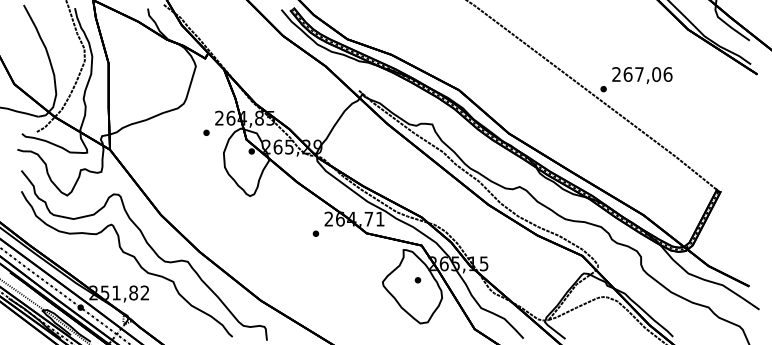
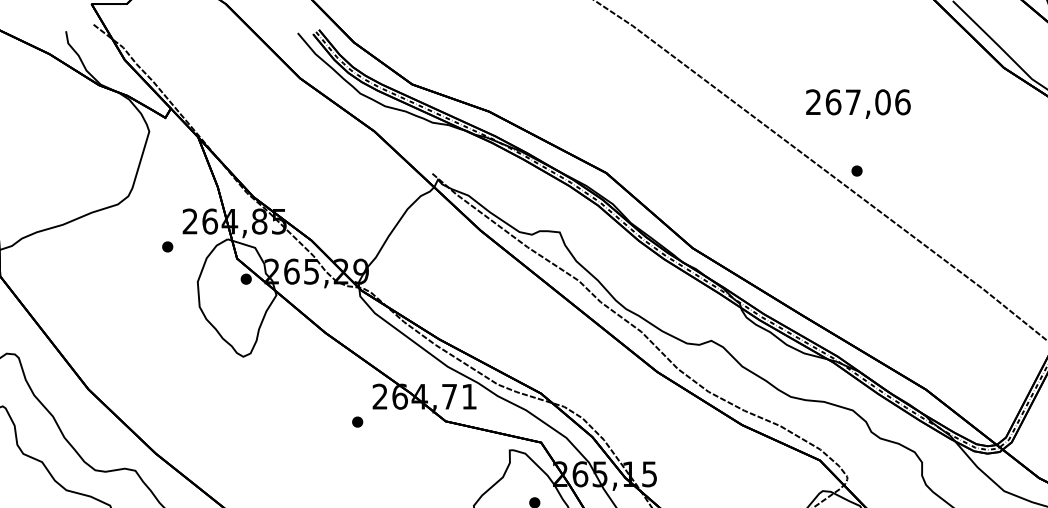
text: (642, 75) -> (858, 103), moved

